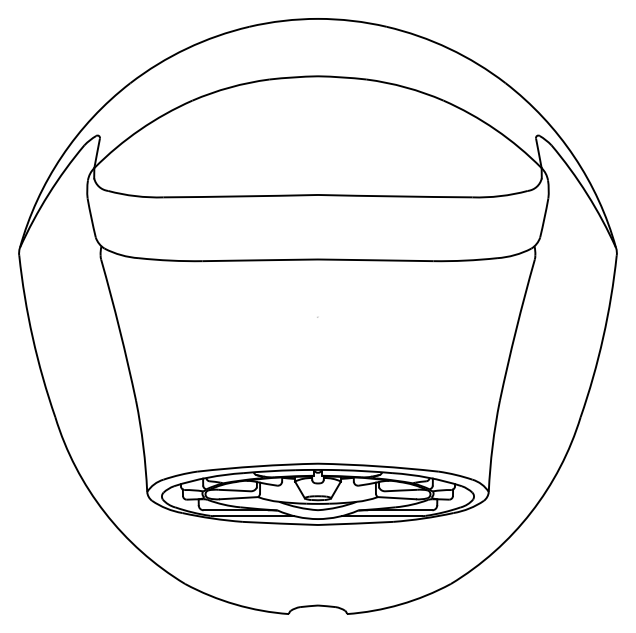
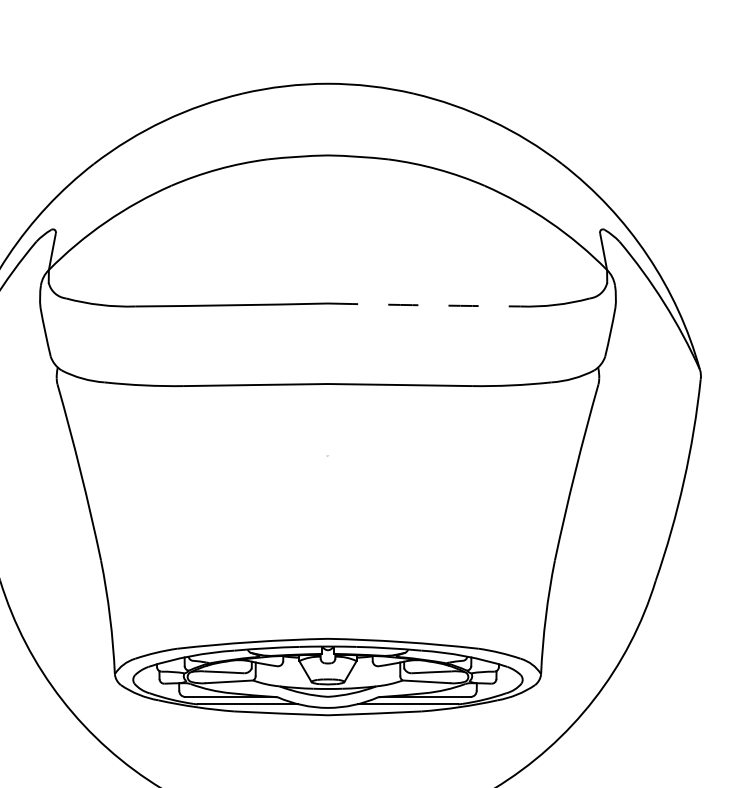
arc: (395, 196) -> (424, 305), solid -> dashed

